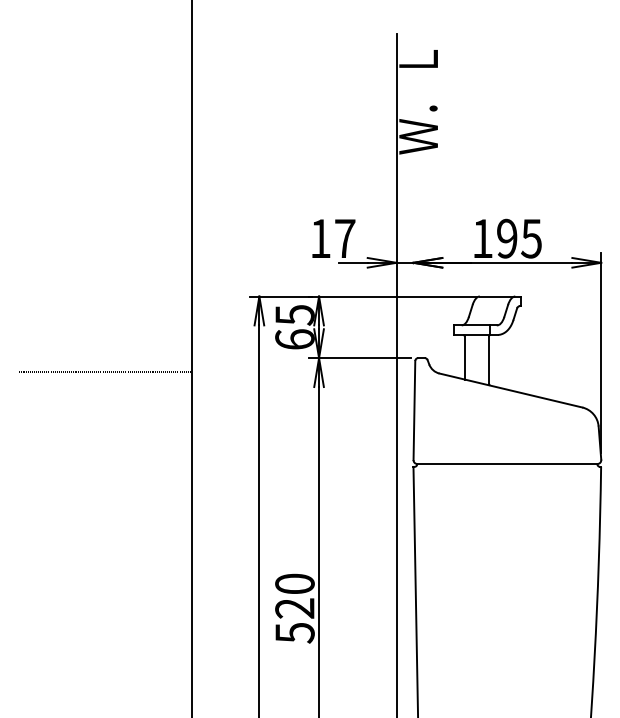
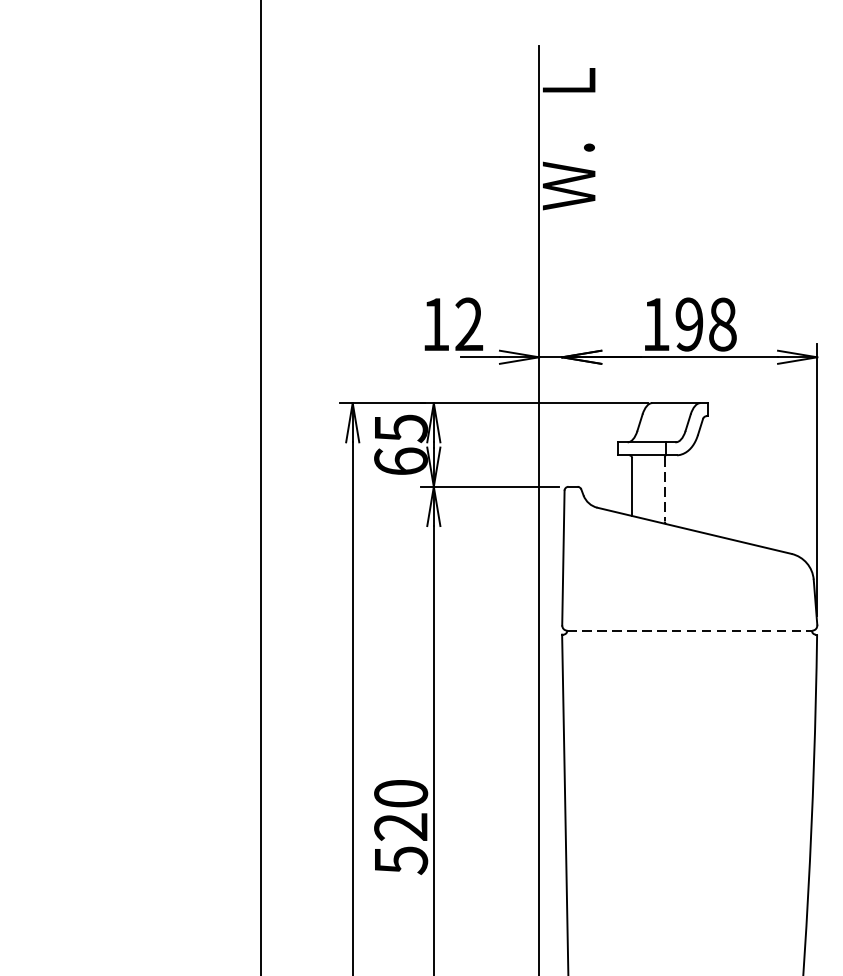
text: (345, 237) -> (469, 322), 17 -> 12
text: (531, 238) -> (722, 324), 195 -> 198
line: (489, 360) -> (665, 490), solid -> dashed
line: (104, 371) -> (142, 504), removed
line: (507, 464) -> (689, 631), solid -> dashed

